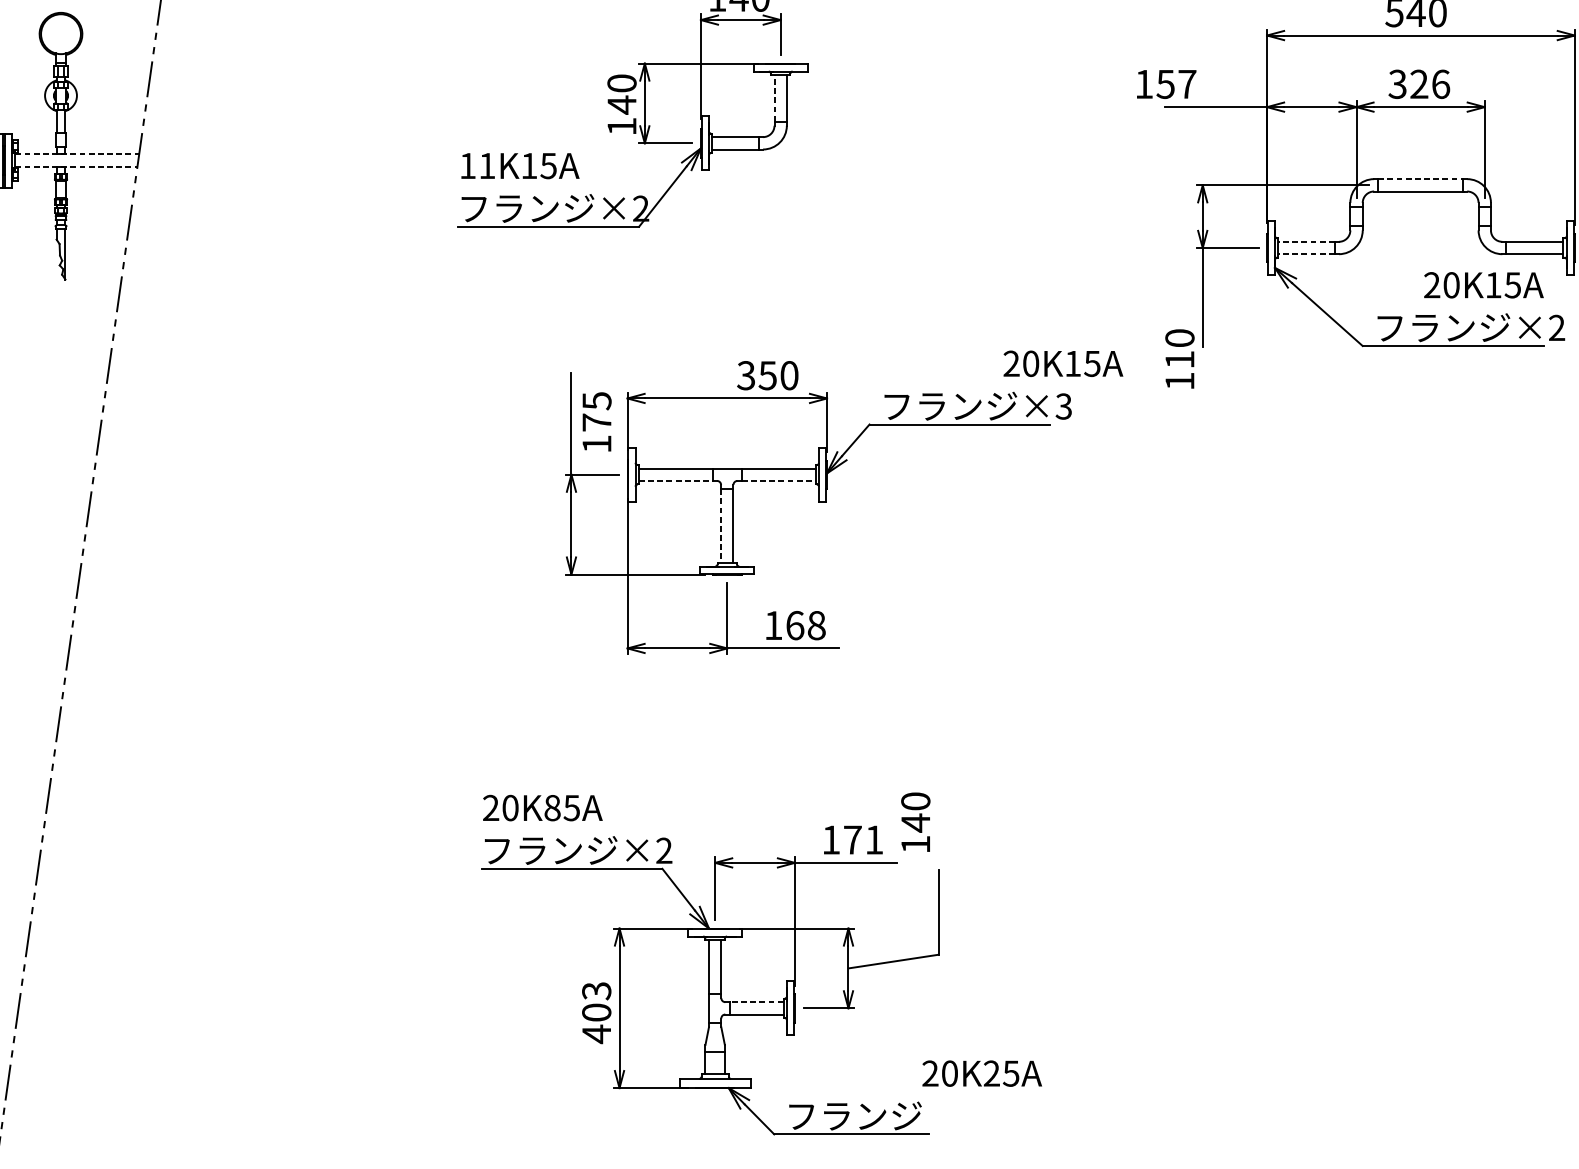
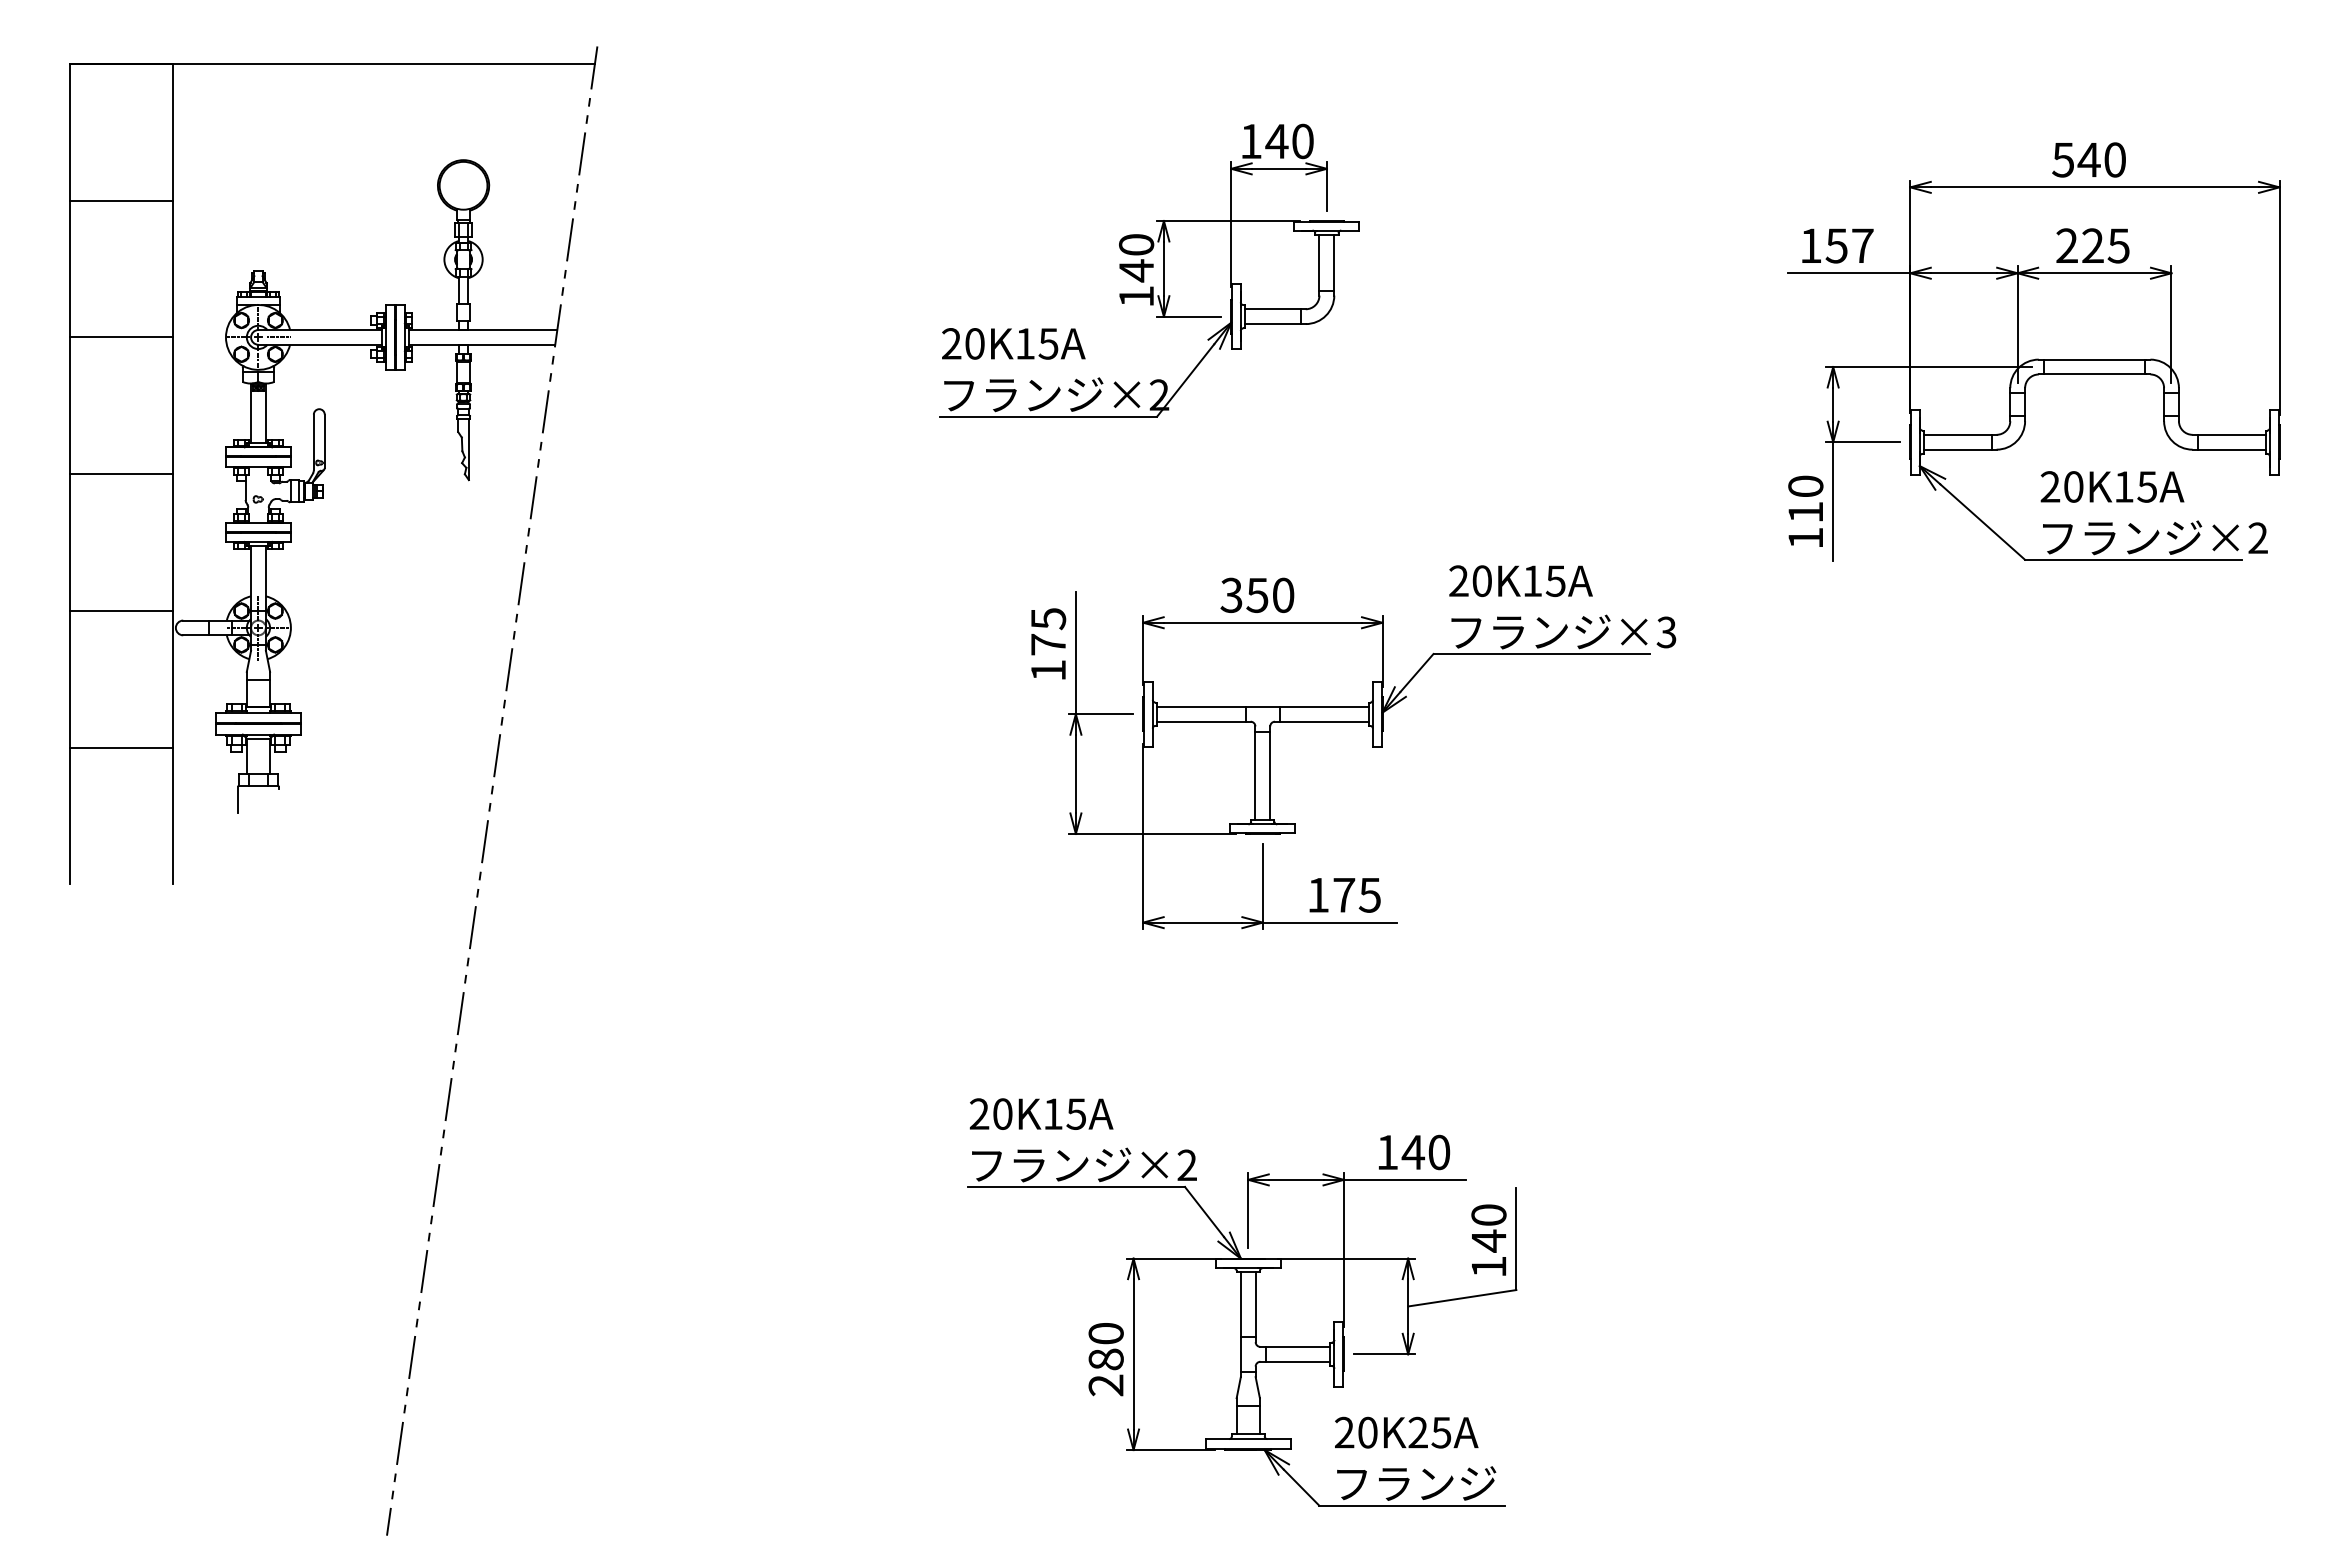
text: (1166, 83) -> (1837, 245), moved
text: (1418, 83) -> (2092, 245), 326 -> 225
line: (774, 98) -> (1319, 262), dashed -> solid
line: (77, 154) -> (483, 330), dashed -> solid
text: (477, 165) -> (963, 343), 11K15A -> 20K15A
line: (76, 166) -> (482, 344), dashed -> solid
line: (1421, 179) -> (2095, 359), dashed -> solid
line: (1306, 241) -> (1957, 434), dashed -> solid
line: (1306, 254) -> (1957, 449), dashed -> solid
text: (1483, 284) -> (2112, 486), moved
text: (1179, 358) -> (1805, 510), moved
text: (1062, 363) -> (1520, 580), moved
text: (767, 374) -> (1257, 594), moved
text: (596, 421) -> (1048, 643), moved
line: (676, 480) -> (1201, 721), dashed -> solid
line: (779, 480) -> (1325, 721), dashed -> solid
line: (721, 526) -> (1255, 776), dashed -> solid
text: (805, 625) -> (1356, 894), 168 -> 175
text: (551, 807) -> (1052, 1113), 20K85A -> 20K15A
text: (915, 821) -> (1488, 1239), moved
text: (862, 840) -> (1425, 1152), 171 -> 140
line: (756, 1001) -> (1297, 1346), dashed -> solid
text: (596, 1013) -> (1105, 1360), 403 -> 280
text: (982, 1073) -> (1406, 1432), moved

